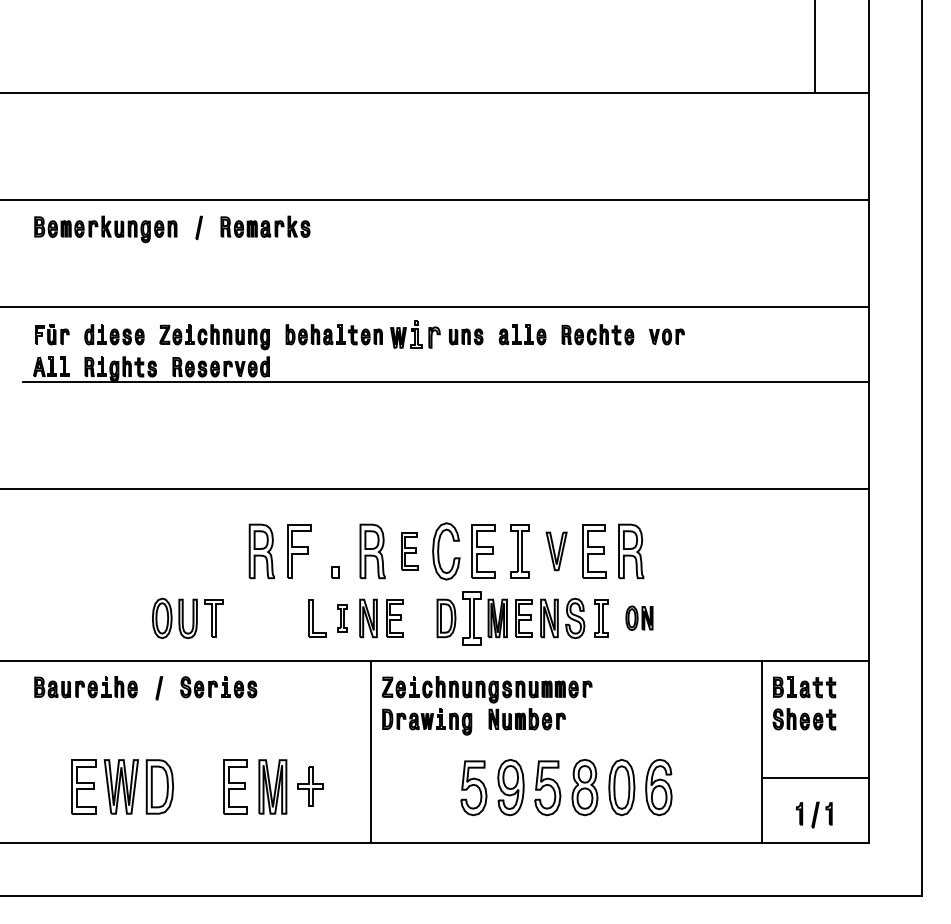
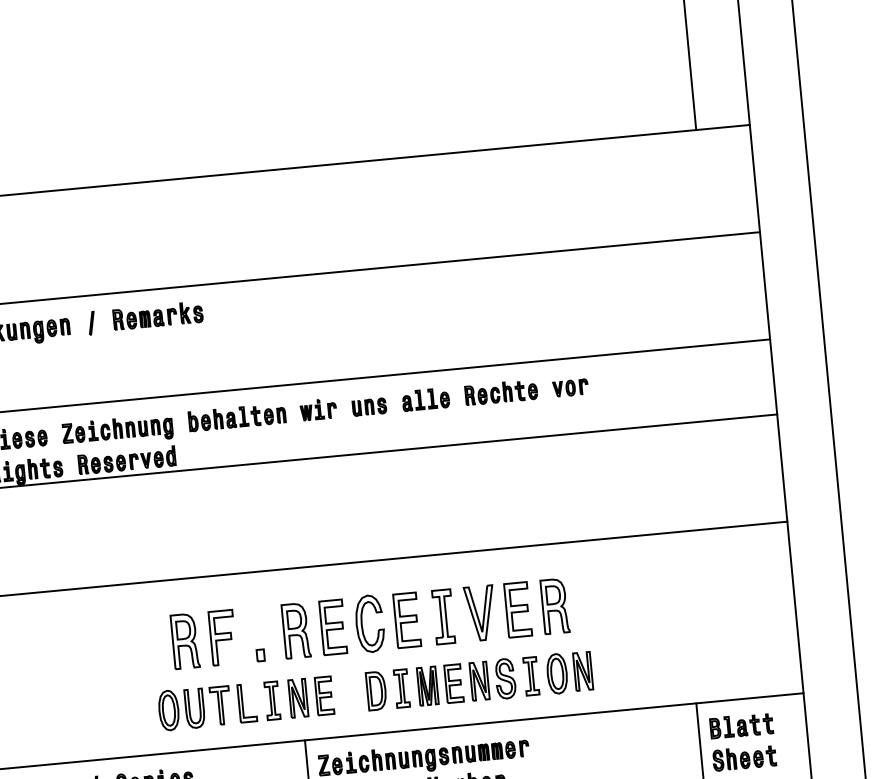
part: (415, 334) -> (318, 409), size x0.71
part: (409, 551) -> (333, 627), size x1.43
part: (556, 551) -> (480, 613), size x1.43
part: (639, 617) -> (569, 671), size x1.67
part: (187, 618) -> (194, 708), moved
part: (342, 618) -> (272, 700), size x1.43
part: (471, 618) -> (401, 688), size x0.71

